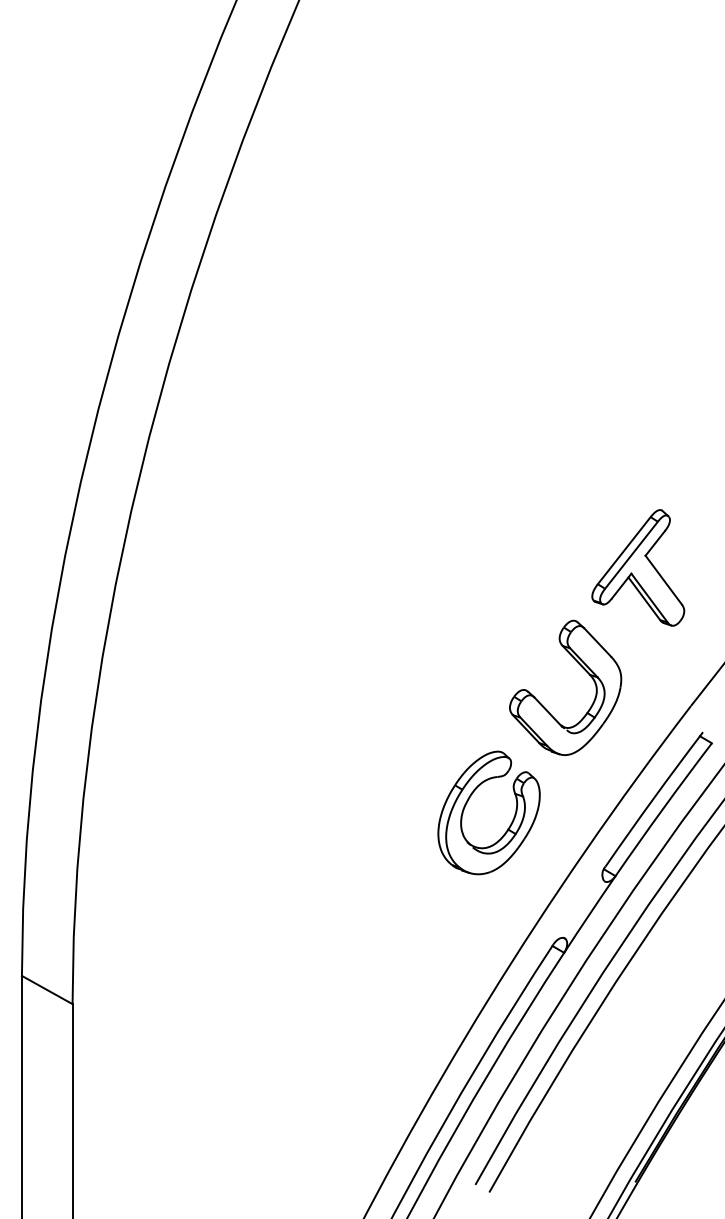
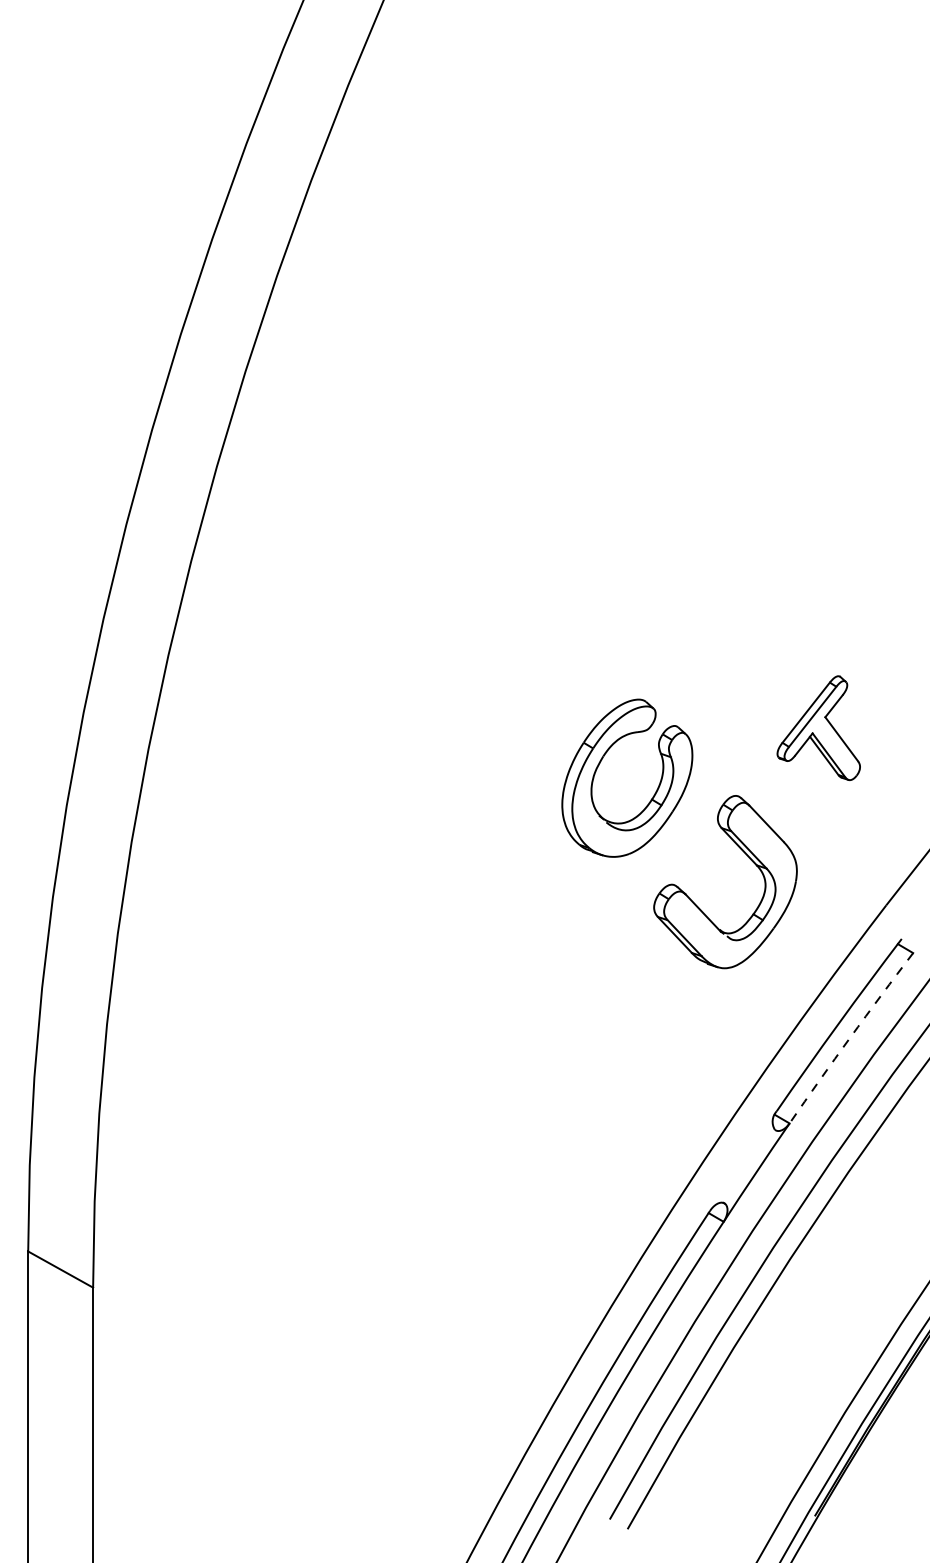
part: (638, 567) -> (818, 727), size x0.7
part: (468, 801) -> (600, 763), moved
arc: (662, 809) -> (849, 1038), solid -> dashed

